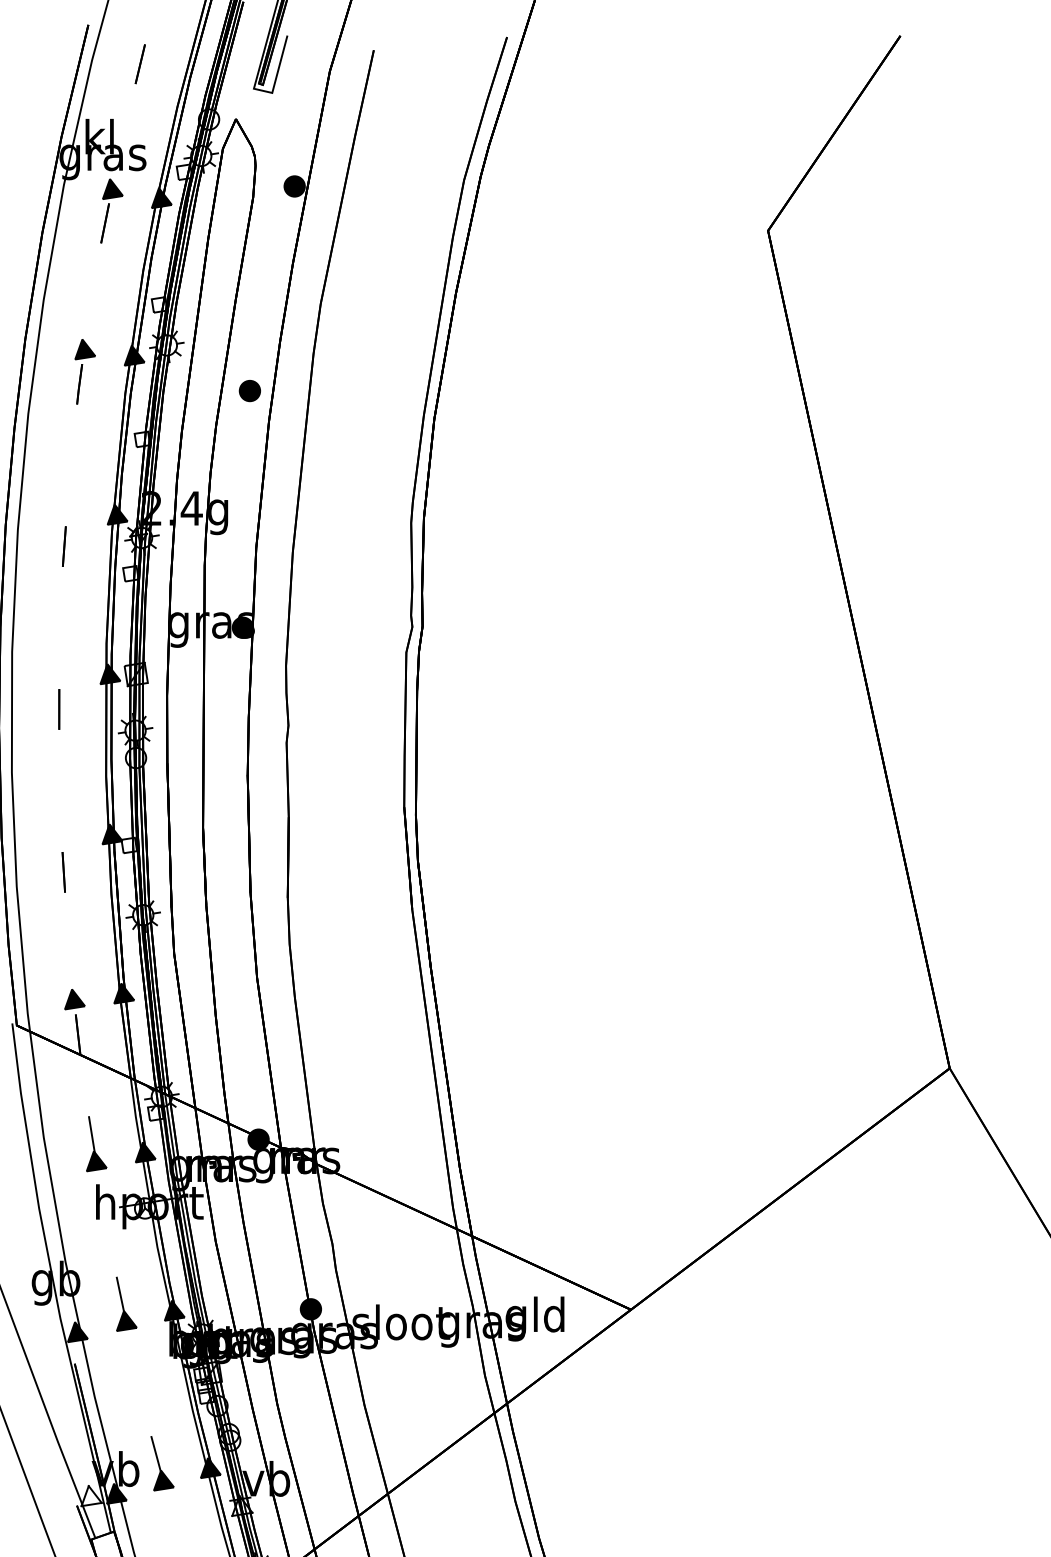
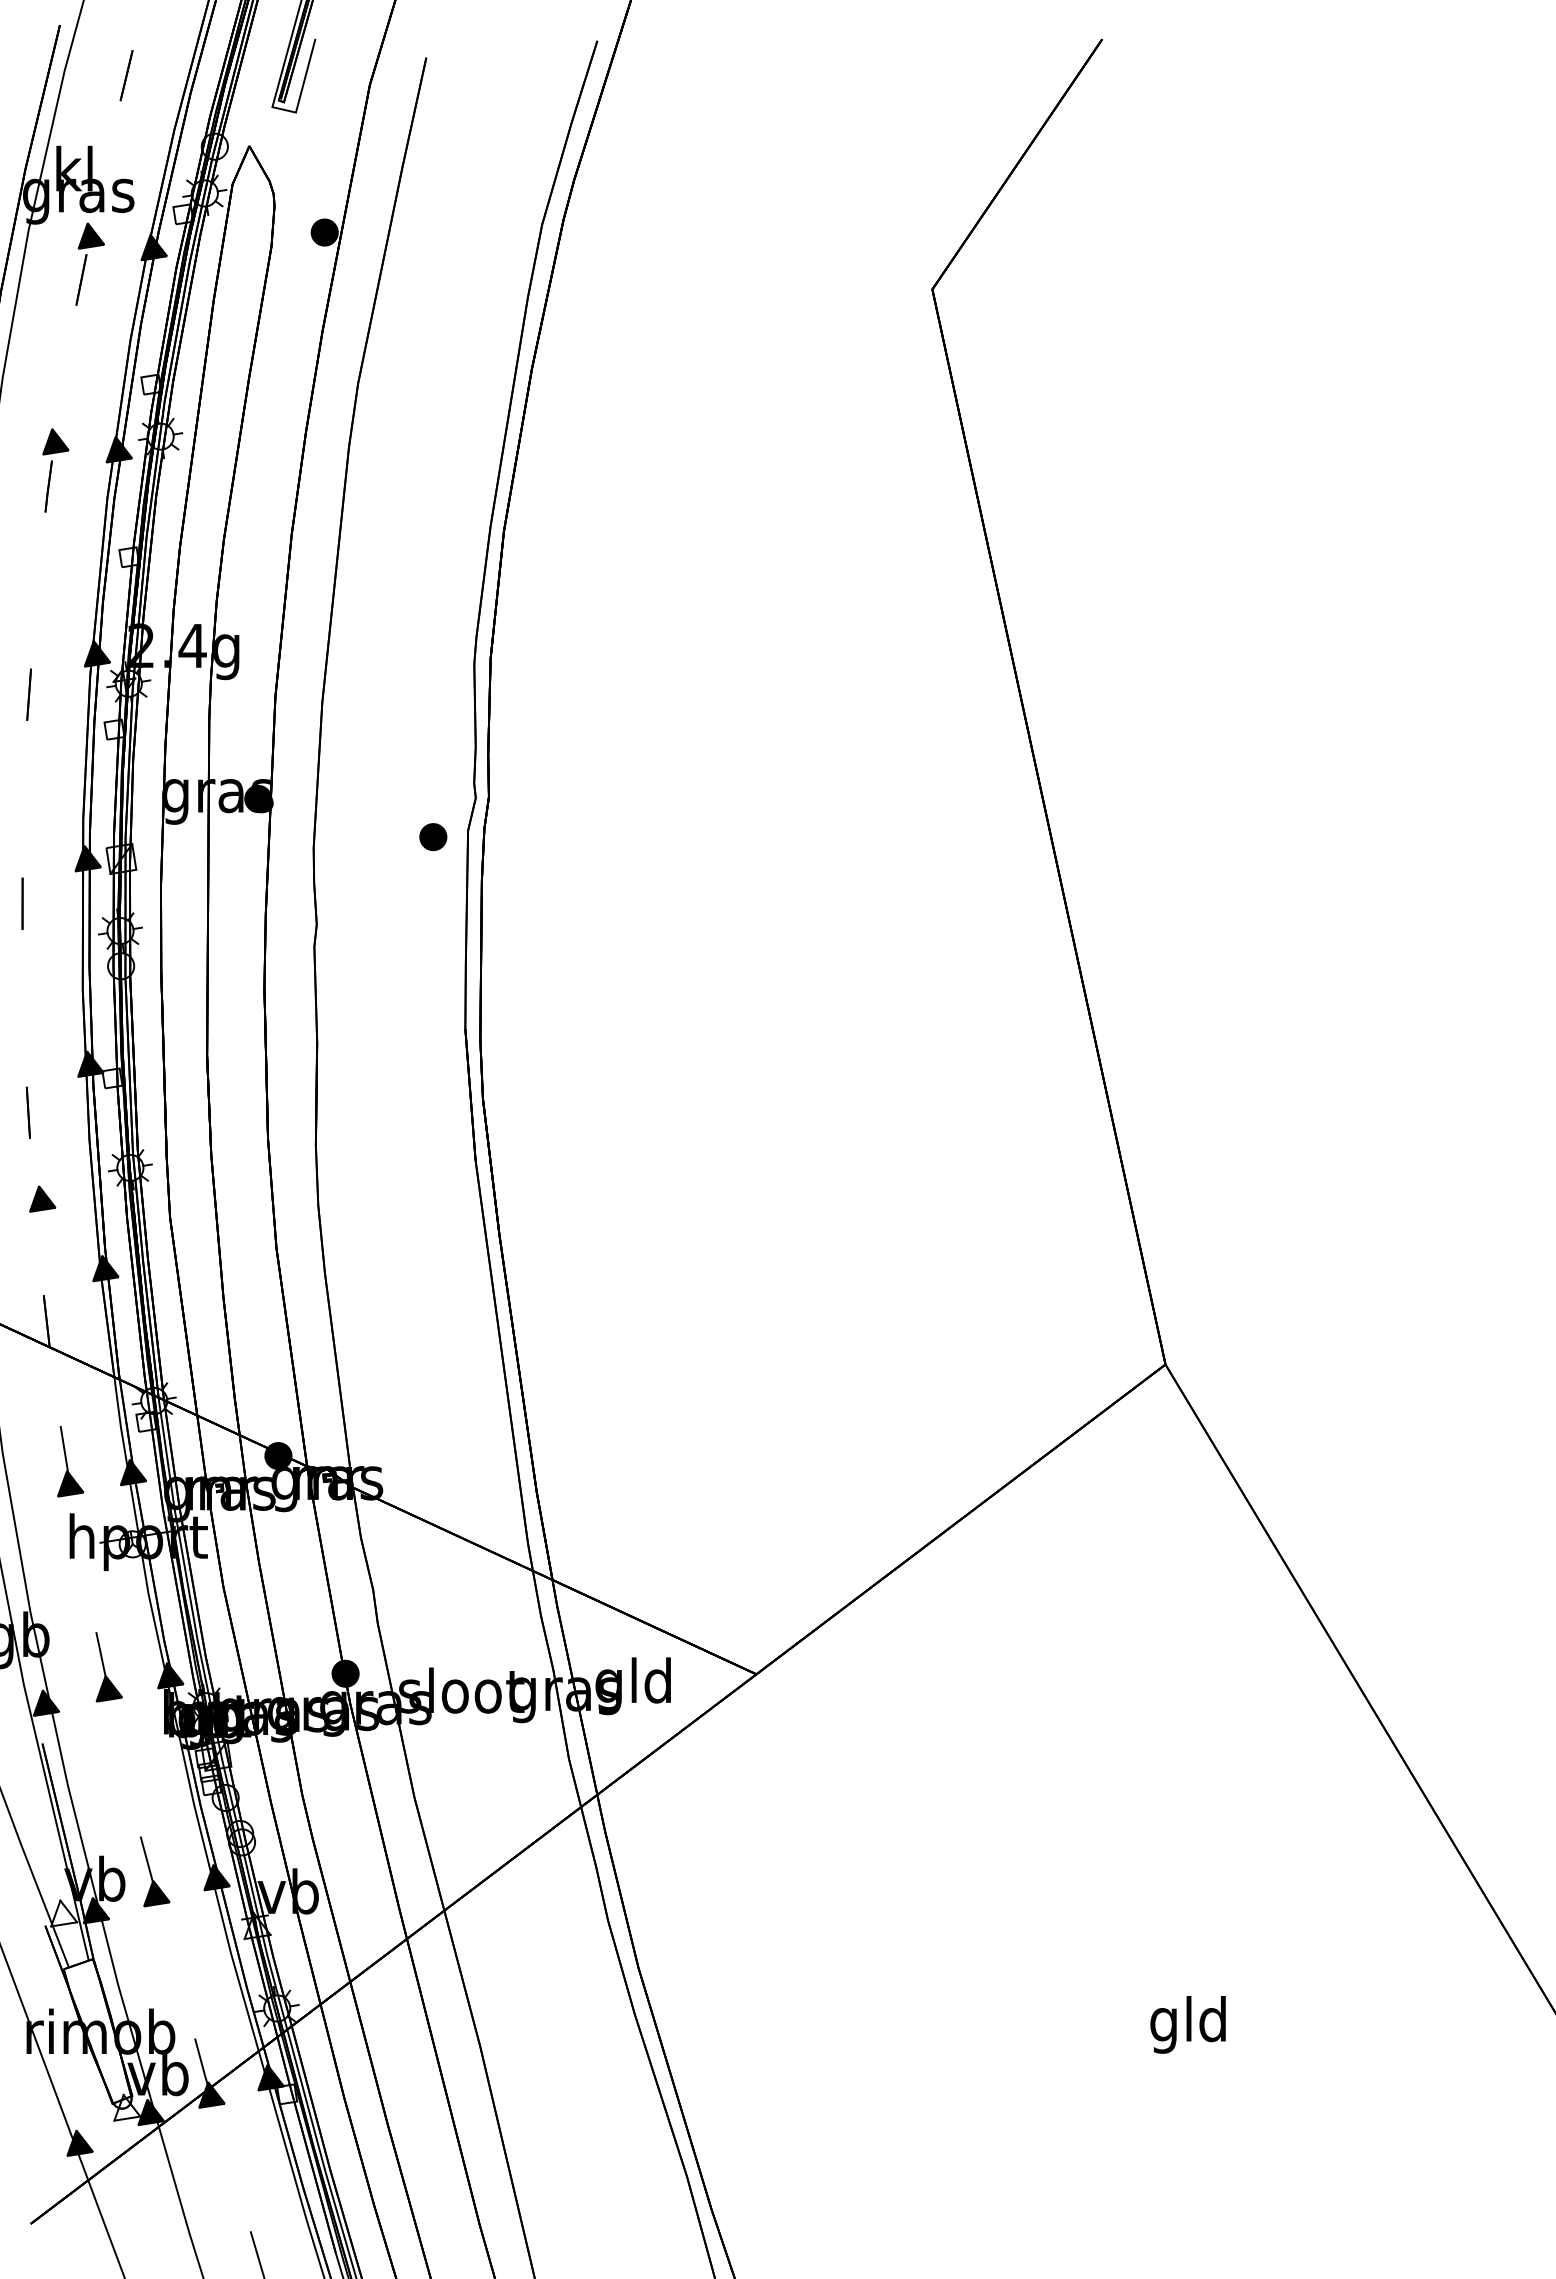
part: (250, 391) -> (433, 837), moved
part: (74, 999) -> (42, 1198), moved

